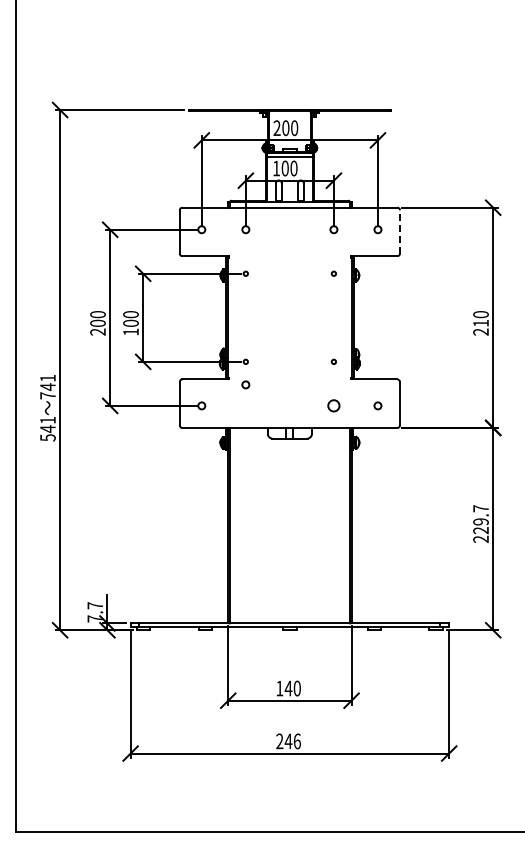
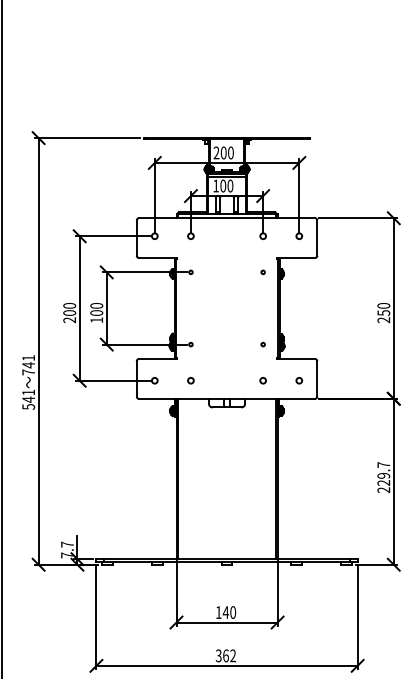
line: (400, 231) -> (317, 237), dashed -> solid
text: (480, 322) -> (383, 312), 210 -> 250
circle: (245, 384) -> (190, 380), moved
circle: (333, 405) -> (262, 380), size x0.62
text: (288, 741) -> (225, 655), 246 -> 362

